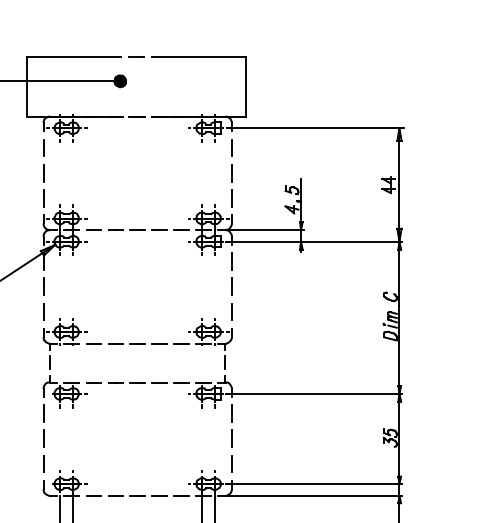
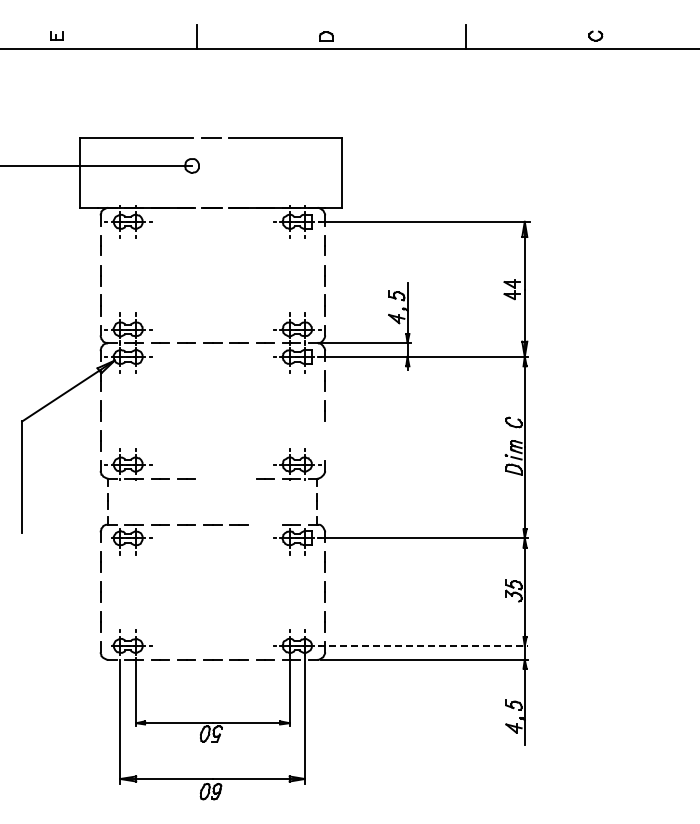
fill: (119, 81) -> (191, 166), removed
line: (231, 311) -> (324, 440), removed
line: (145, 343) -> (222, 478), removed
line: (181, 382) -> (265, 524), removed
line: (314, 483) -> (423, 645), solid -> dashed

